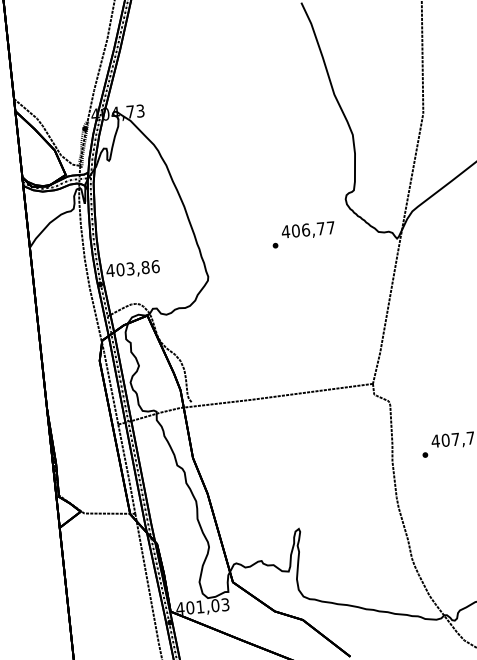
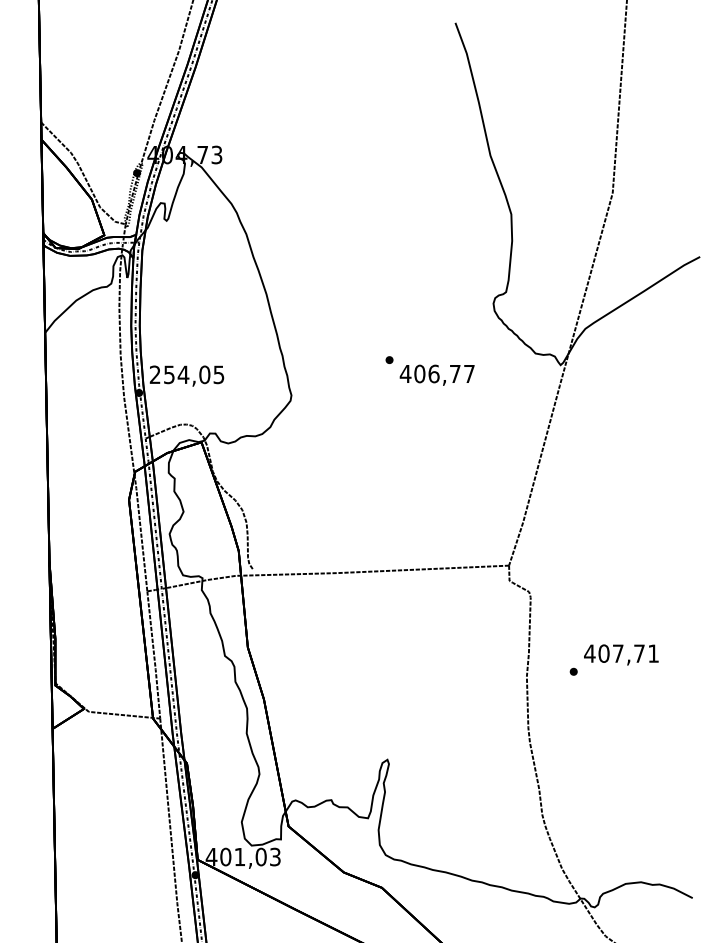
text: (307, 230) -> (436, 374), moved
text: (132, 268) -> (186, 374), 403,86 -> 254,05

